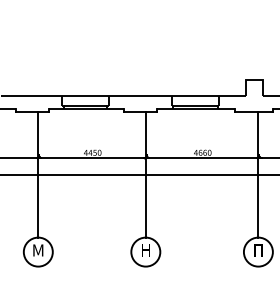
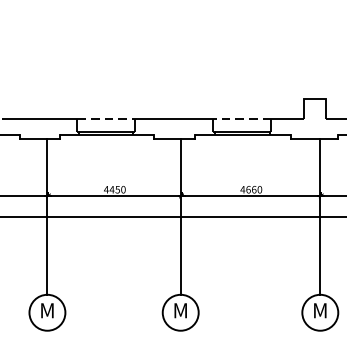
line: (86, 96) -> (107, 119), solid -> dashed
line: (194, 96) -> (241, 119), solid -> dashed
text: (145, 250) -> (180, 310), H -> M
text: (258, 250) -> (320, 310), П -> M

